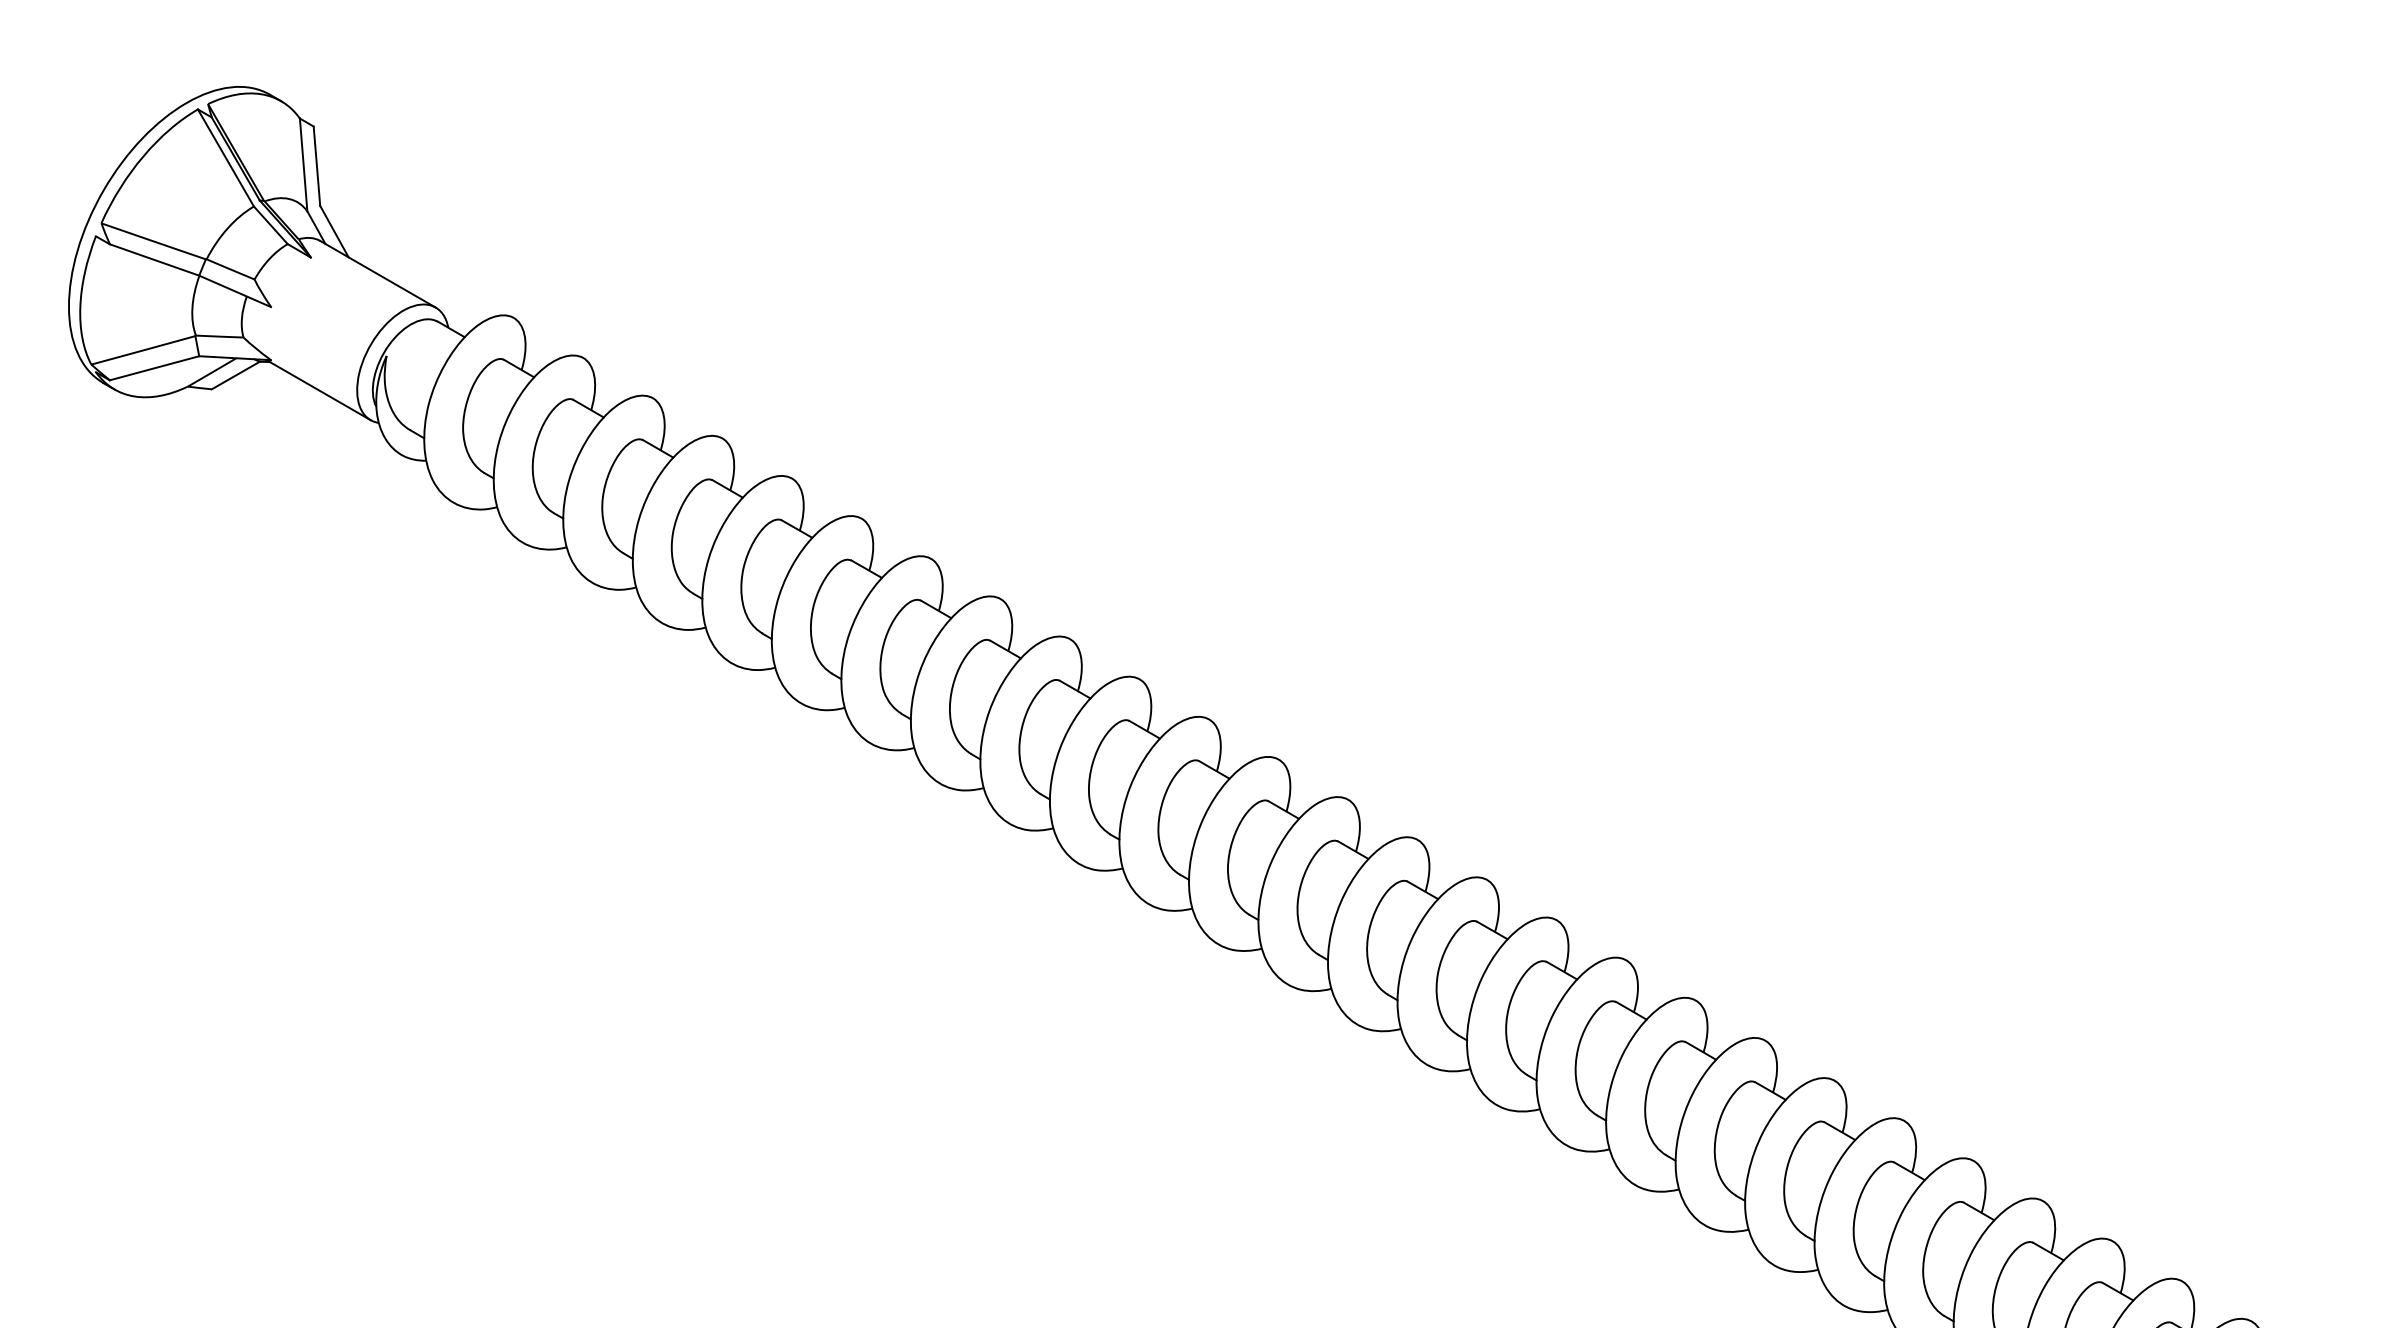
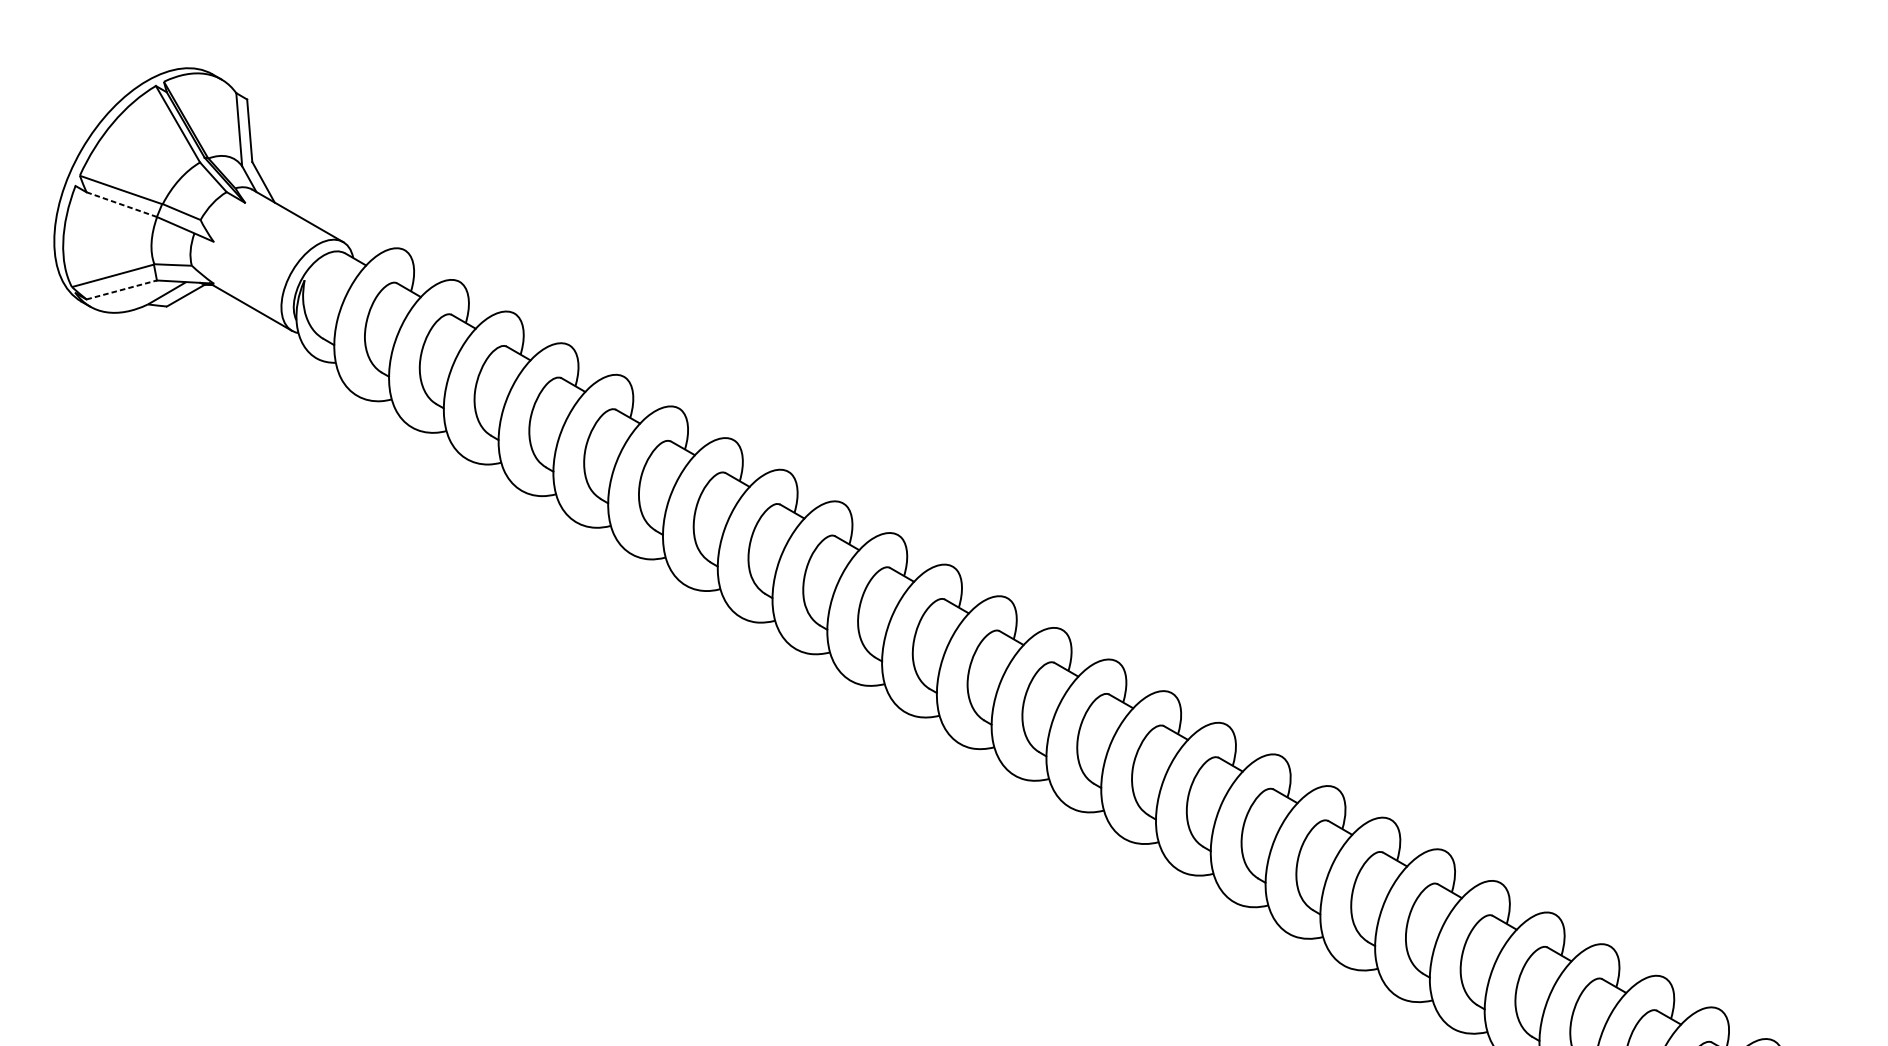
line: (154, 260) -> (121, 205), solid -> dashed
line: (154, 368) -> (121, 290), solid -> dashed

